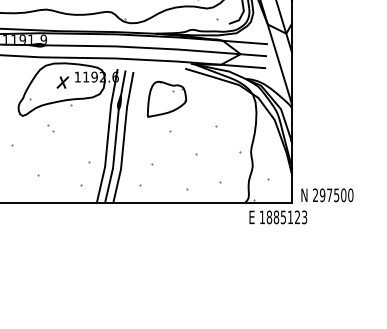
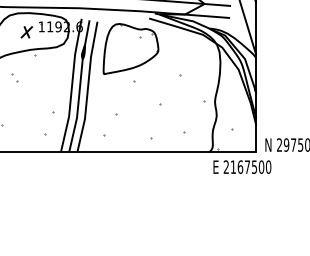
part: (166, 99) -> (130, 49), size x1.43
text: (283, 217) -> (247, 167), 1885123 -> 2167500

